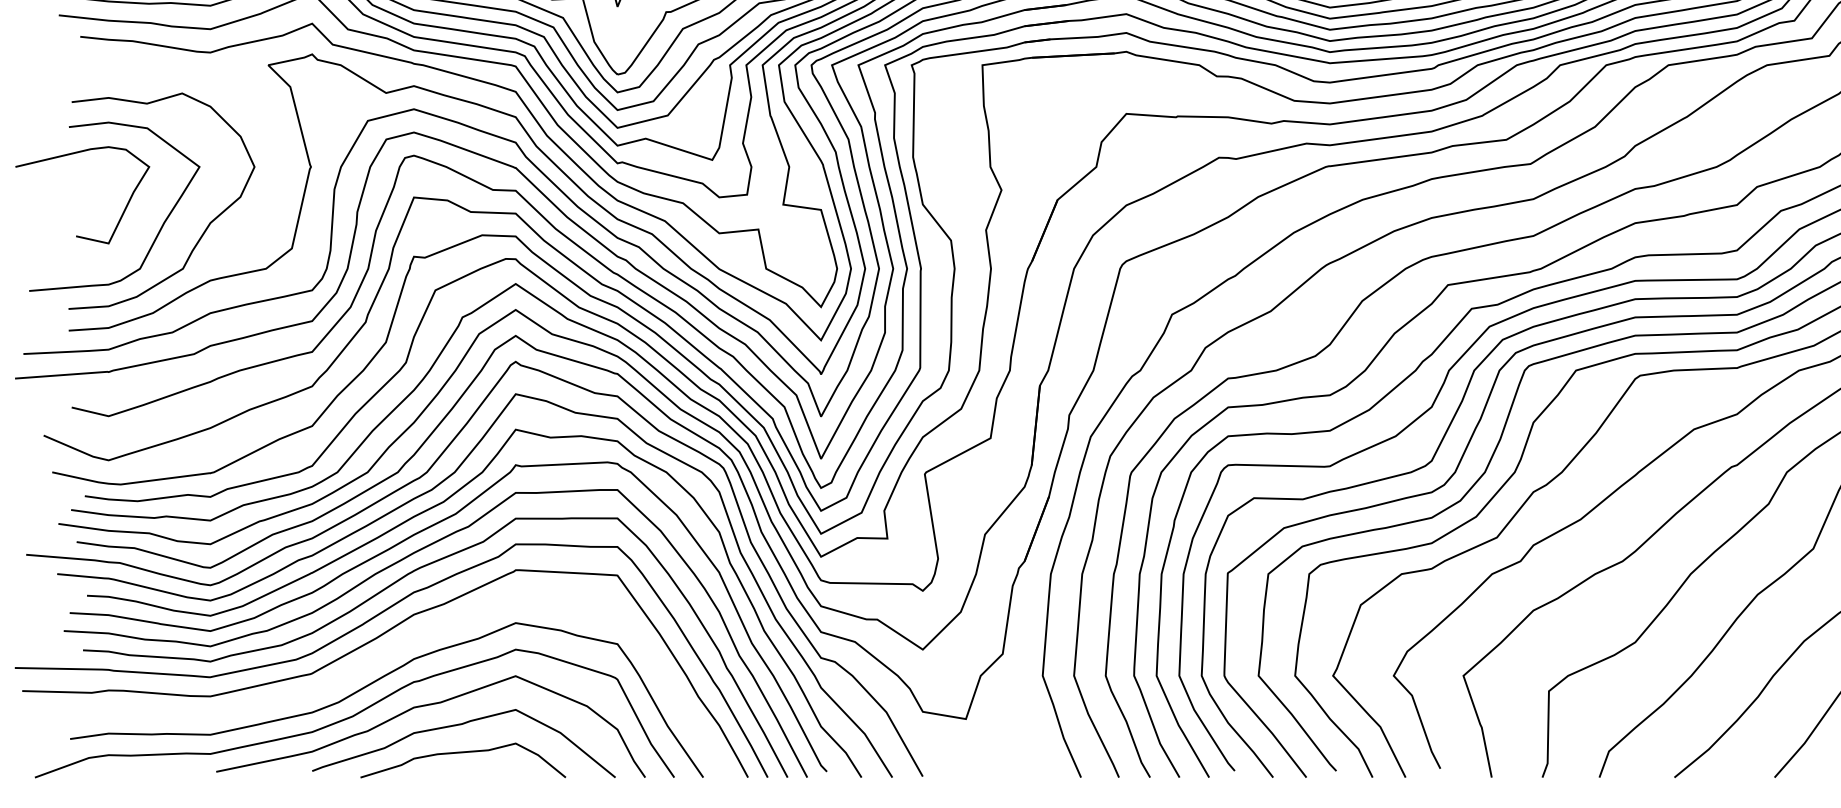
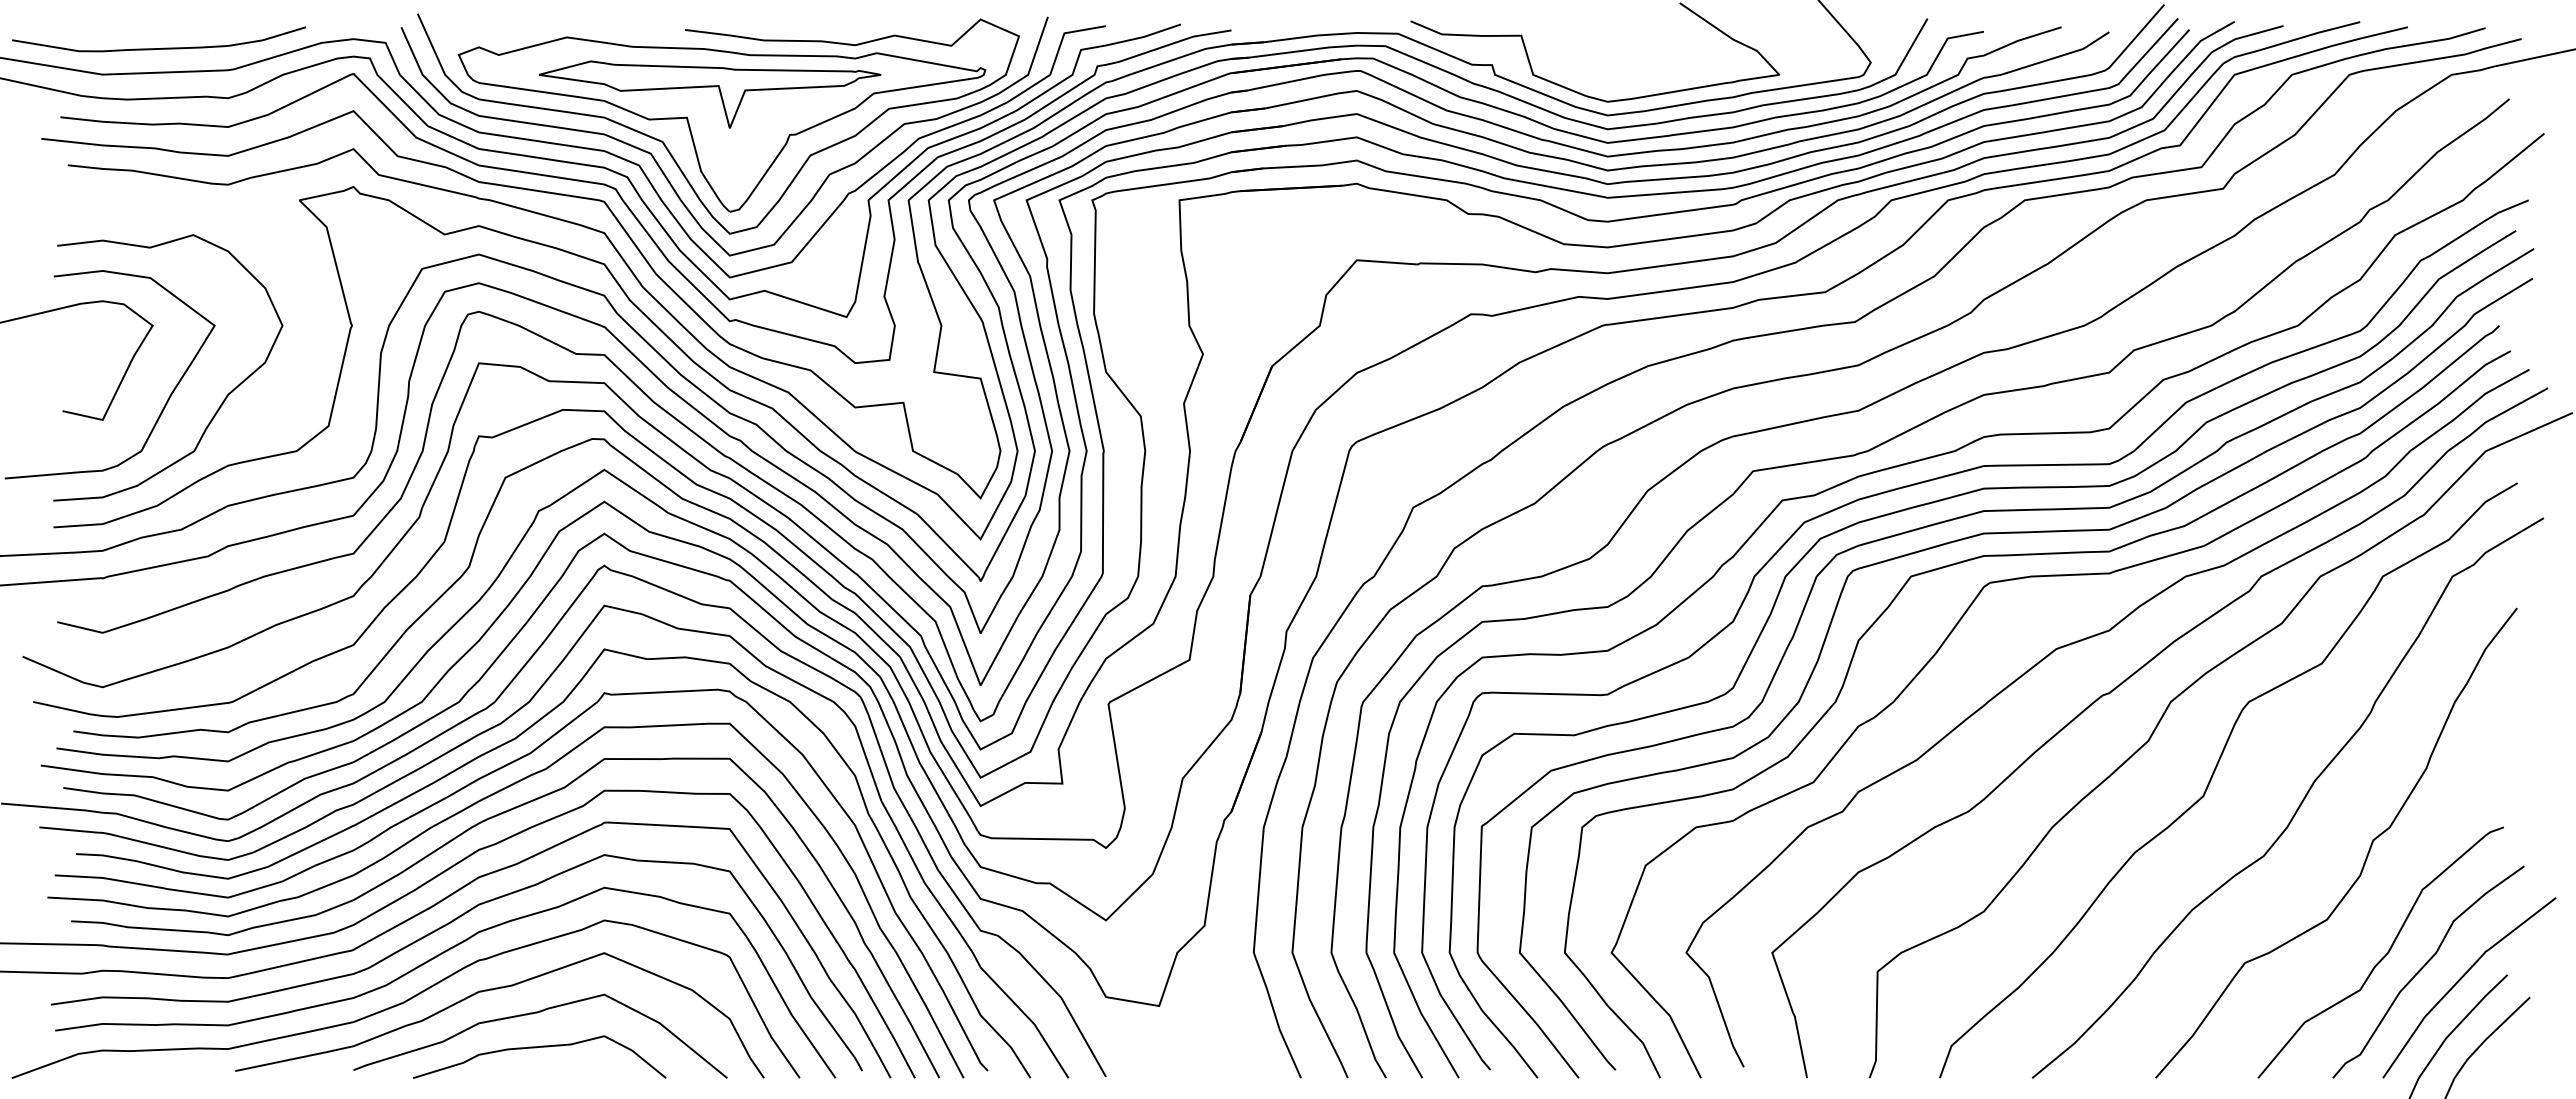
curve: (382, 656) -> (440, 929), added

